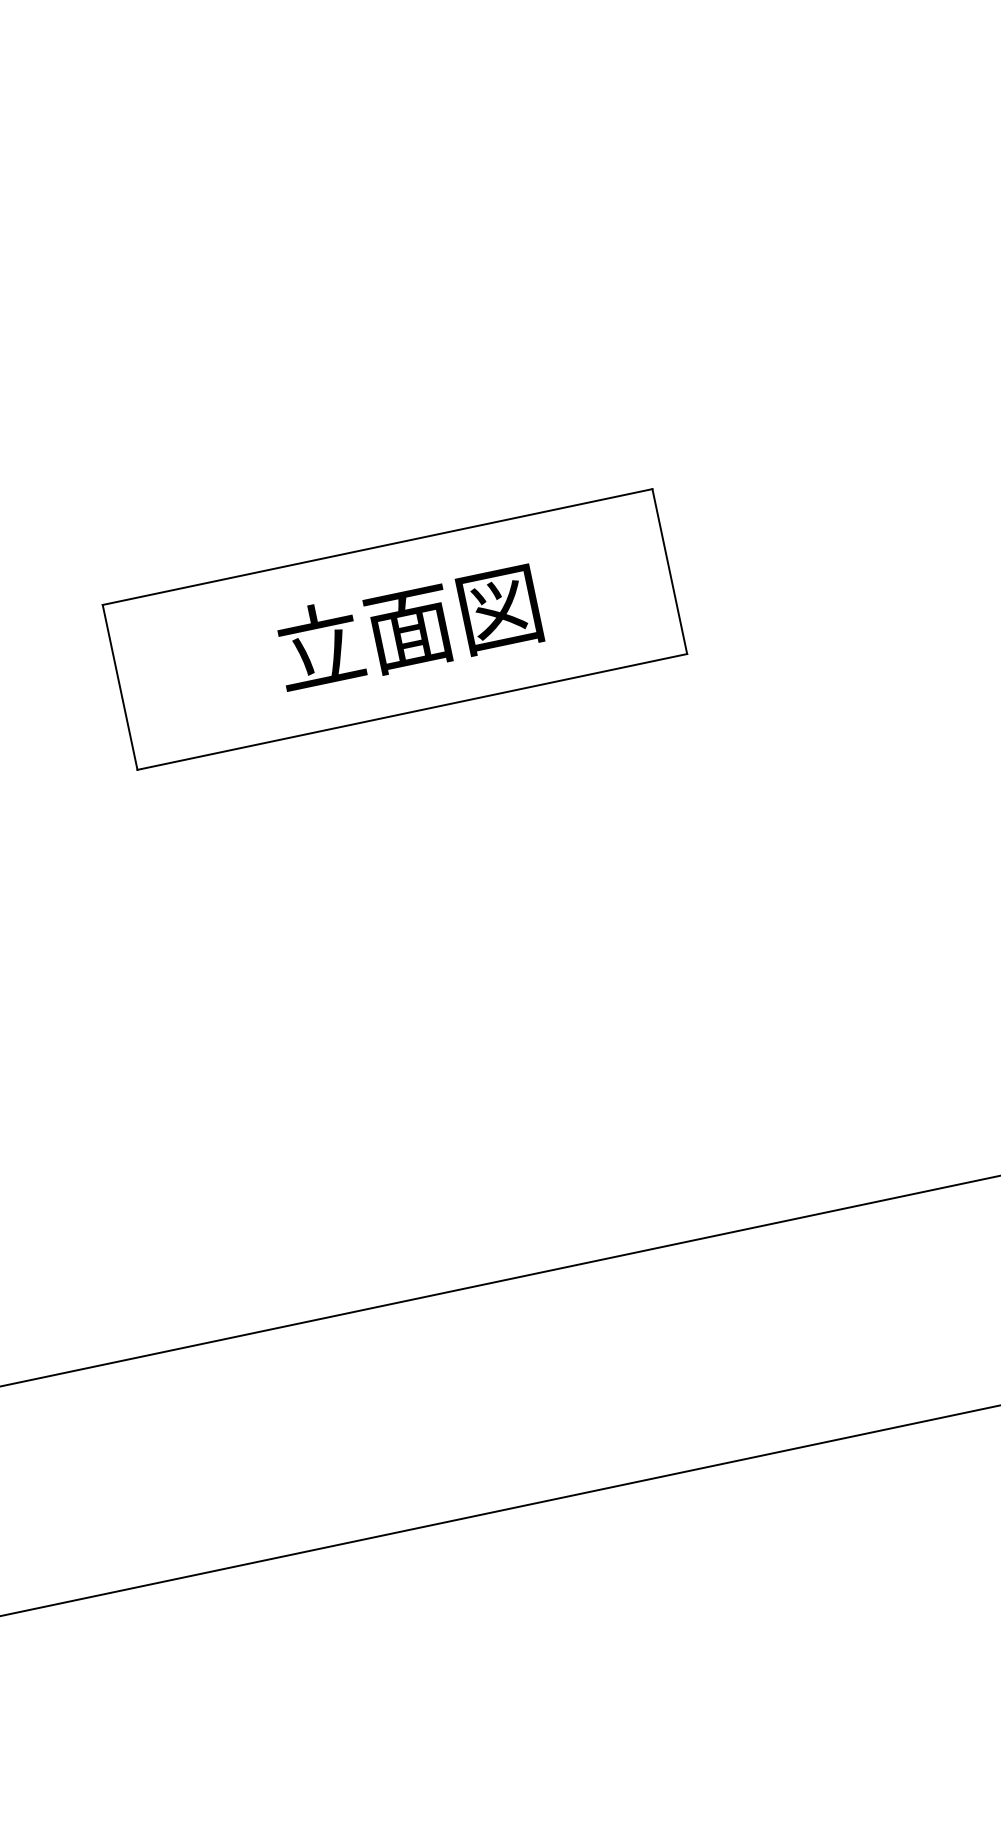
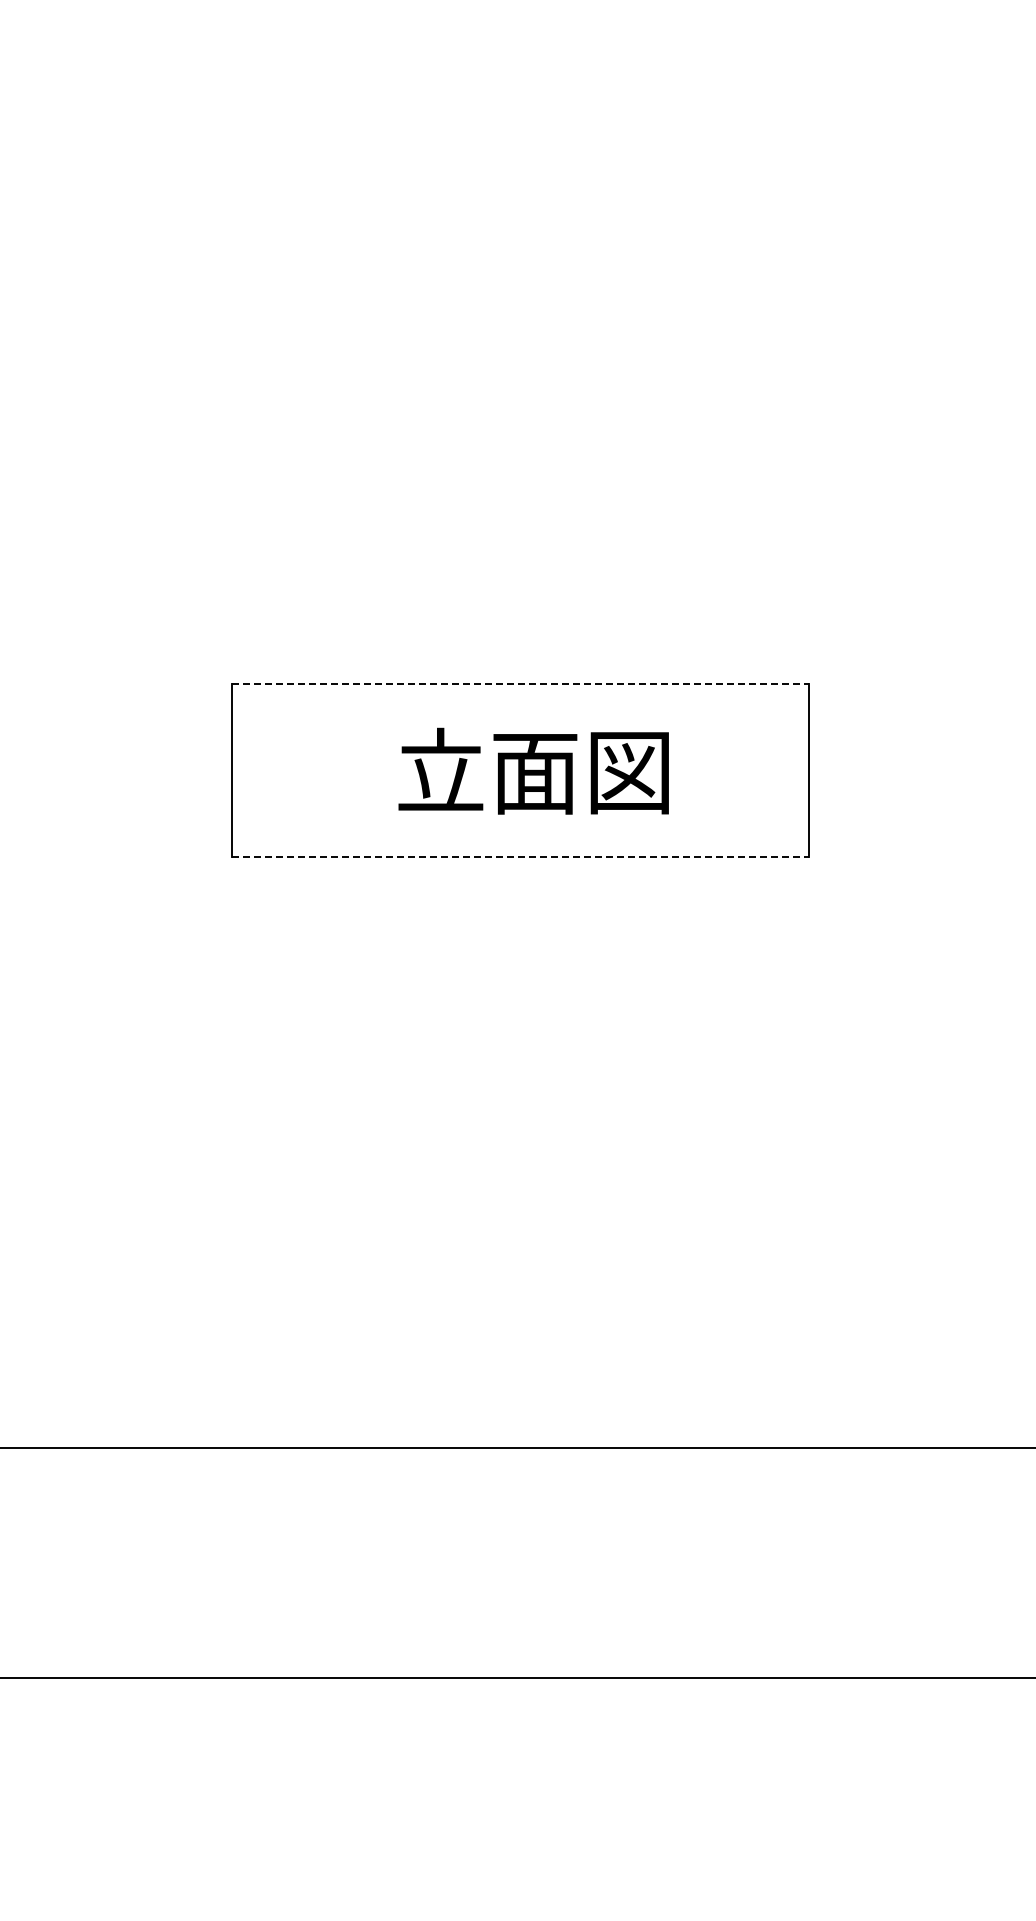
line: (377, 546) -> (520, 683), solid -> dashed
line: (412, 712) -> (520, 857), solid -> dashed

